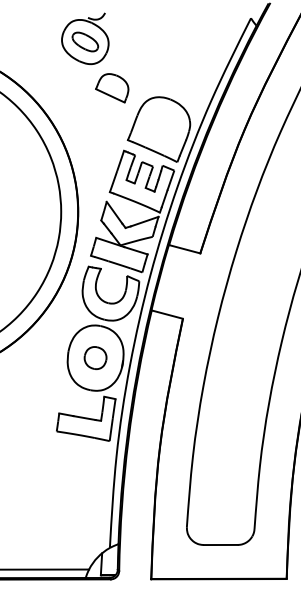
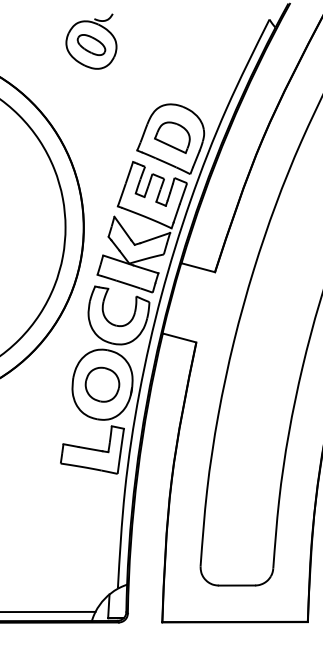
part: (112, 88) -> (172, 137), moved
part: (95, 357) -> (102, 384), size x1.43

